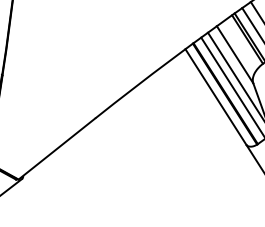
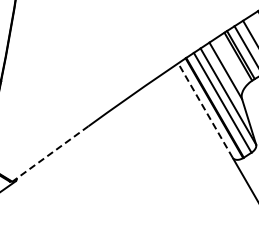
line: (215, 96) -> (205, 110), solid -> dashed
line: (56, 149) -> (50, 154), solid -> dashed

